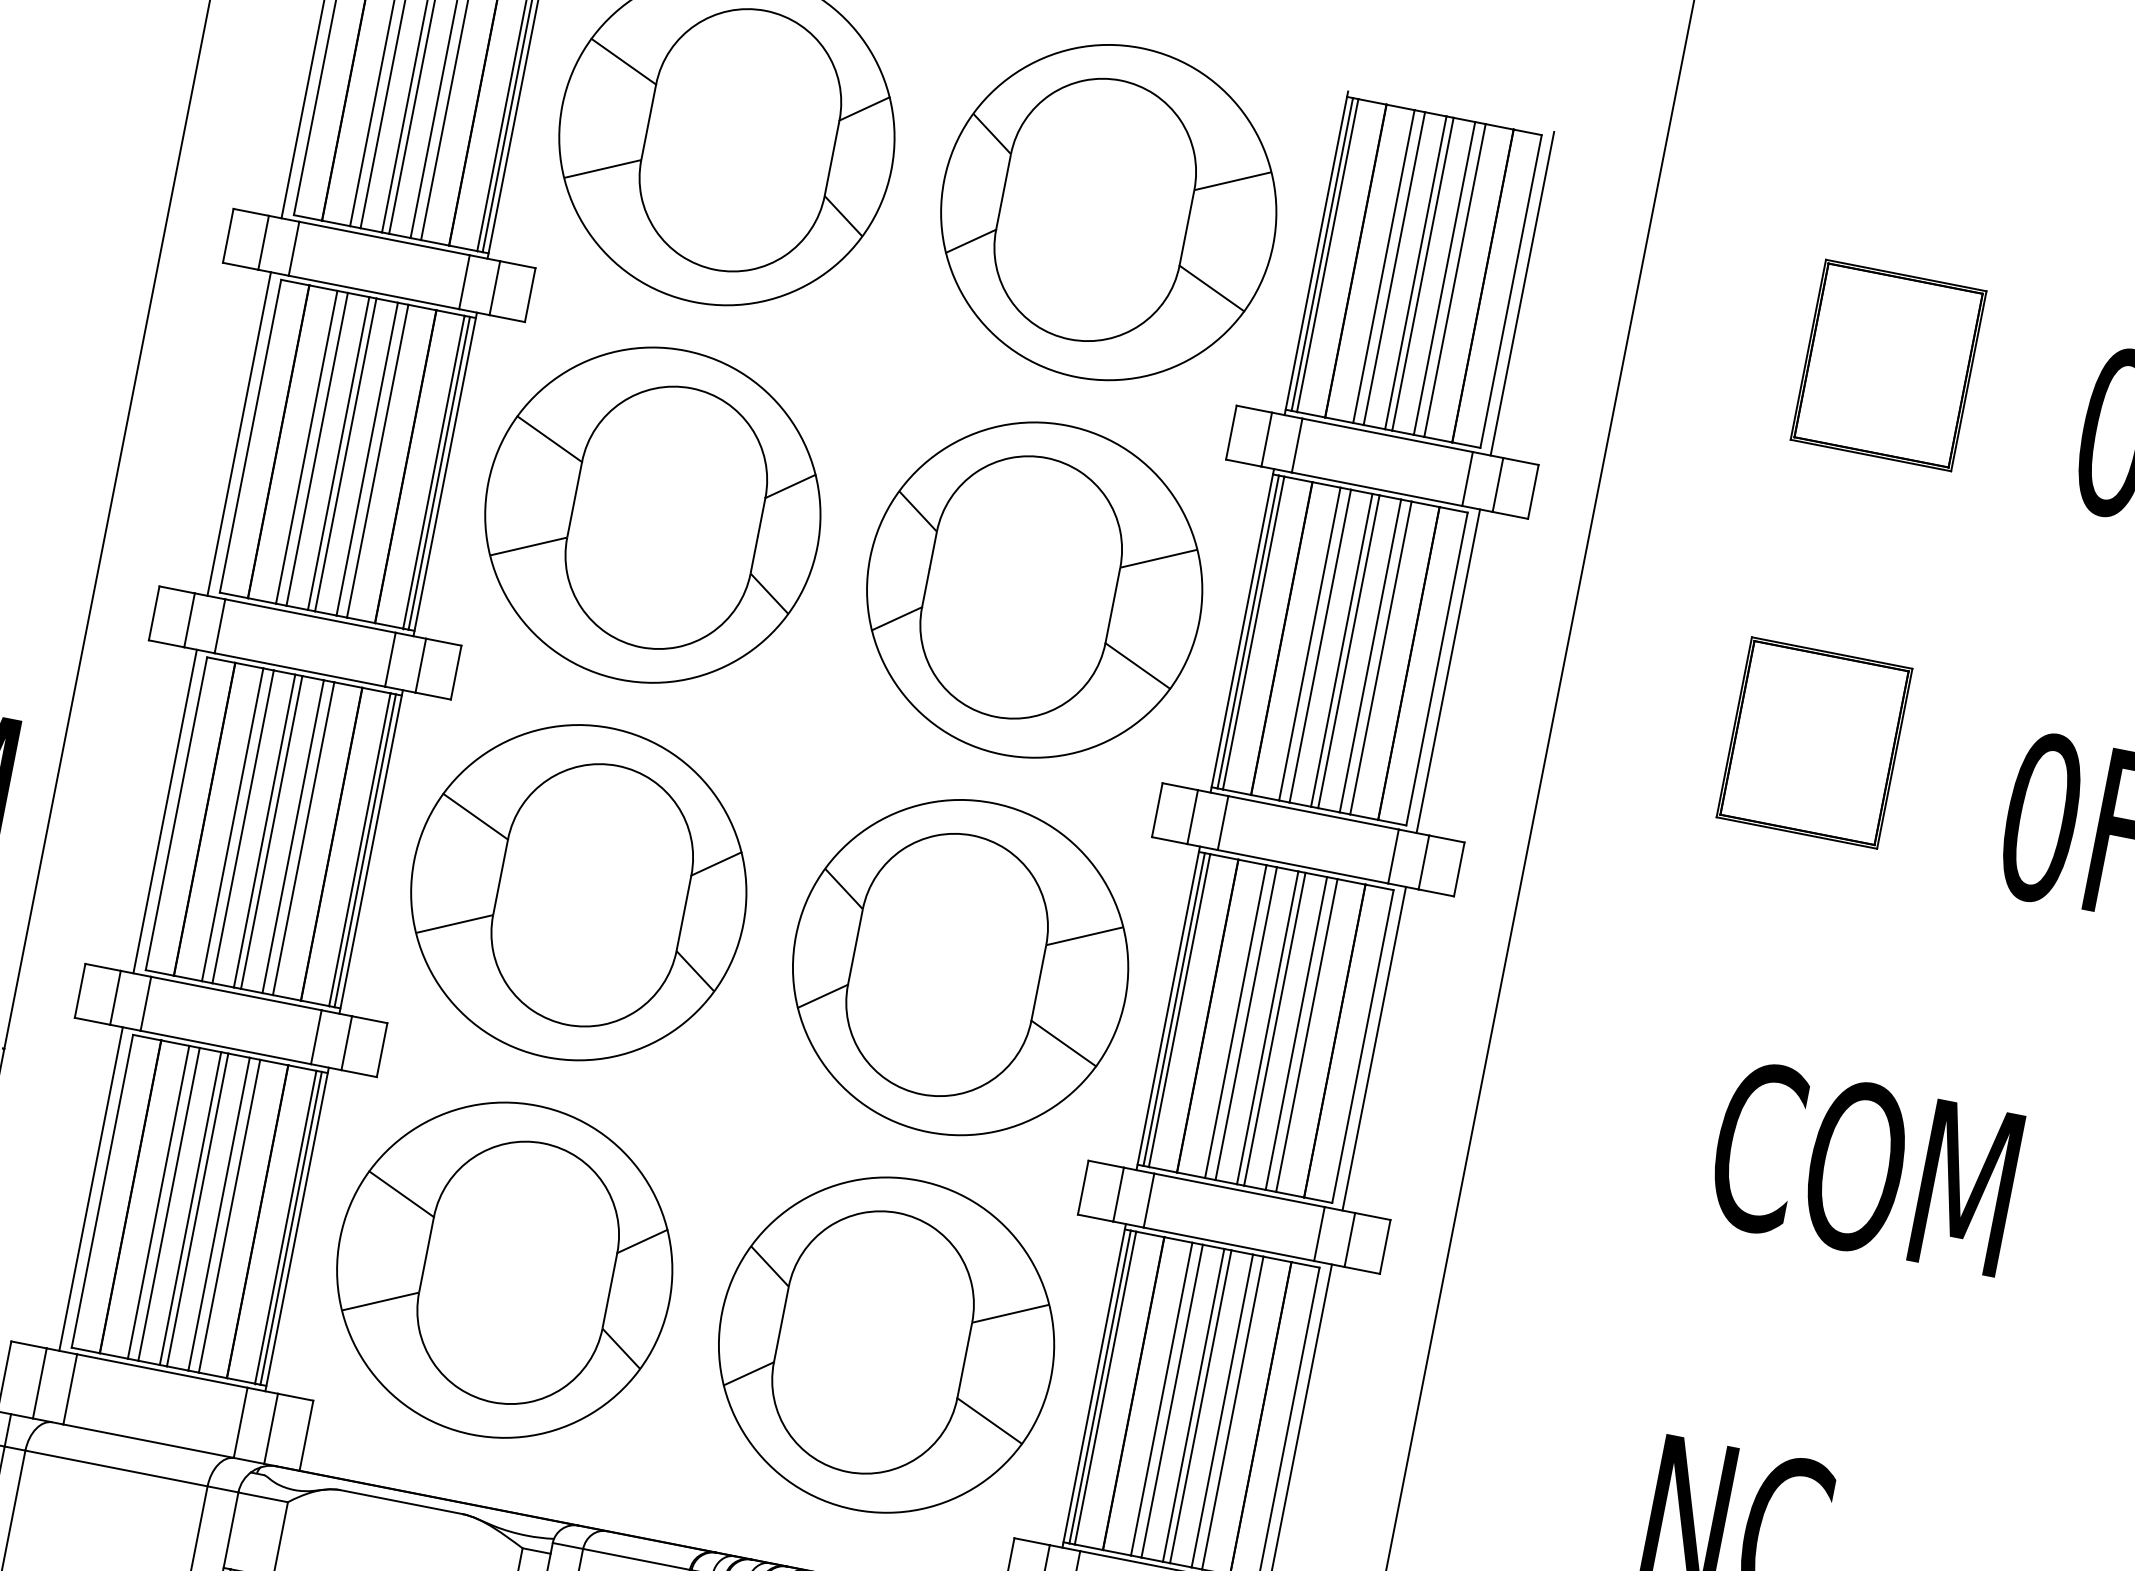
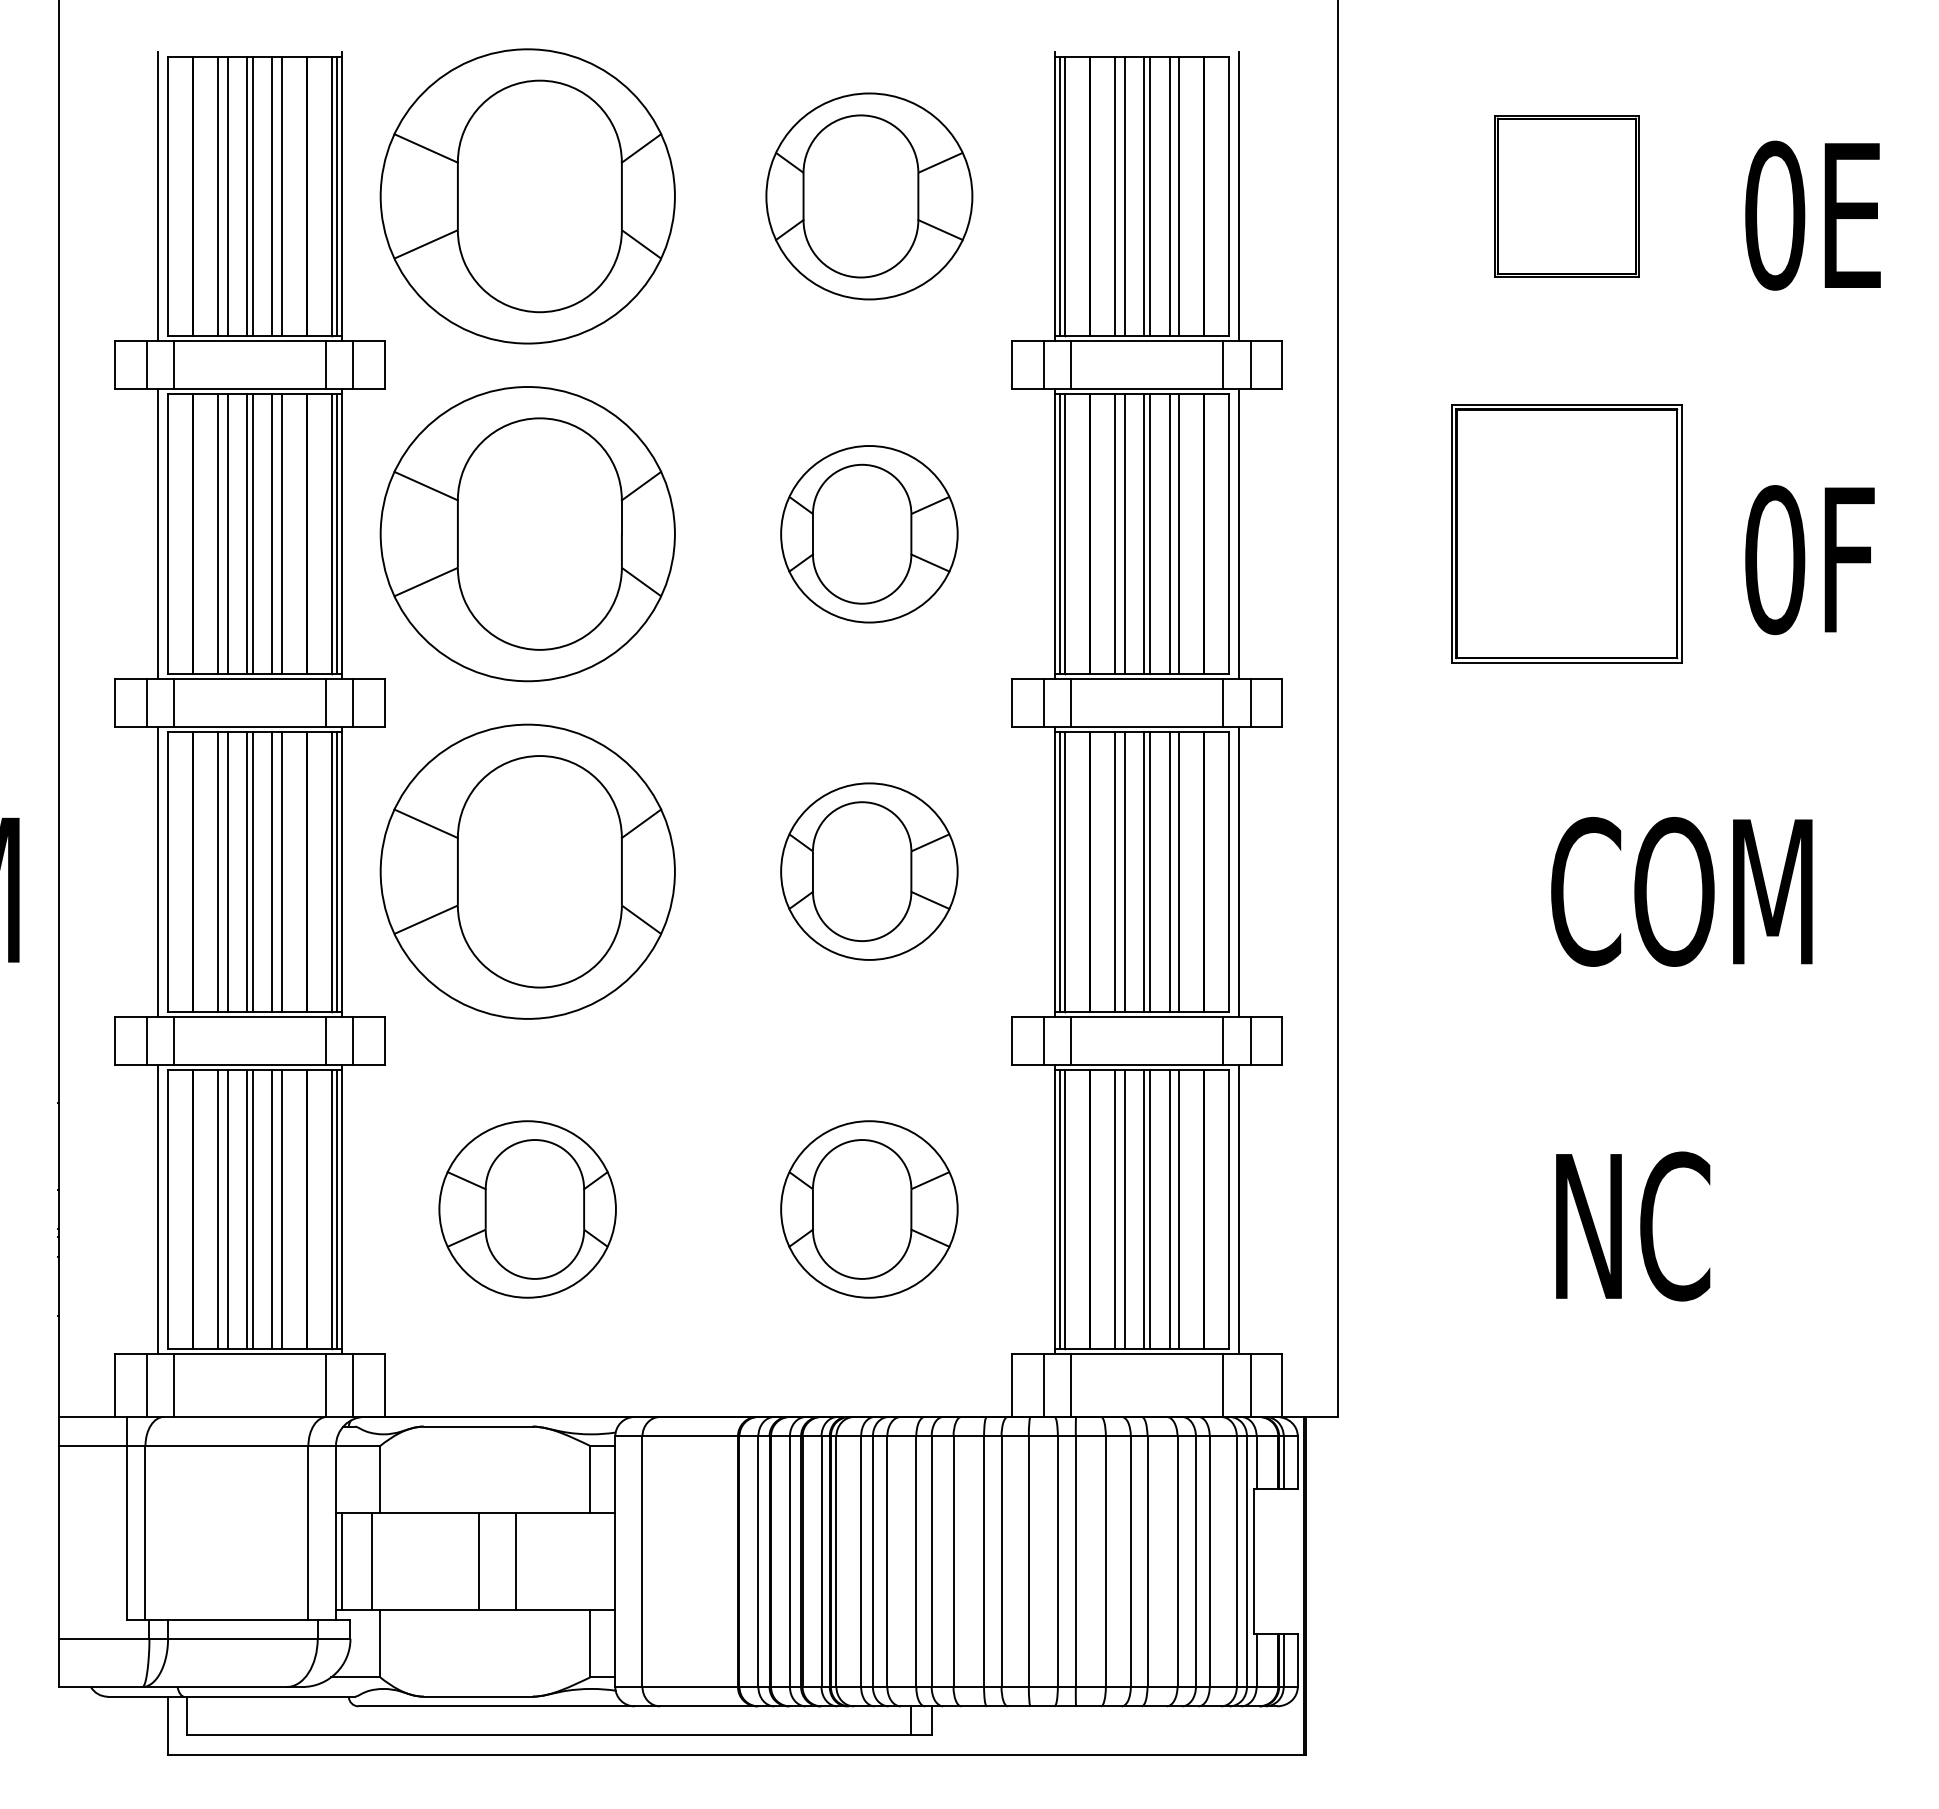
part: (1108, 212) -> (869, 196), size x0.7
part: (1034, 590) -> (869, 534), size x0.6
part: (1814, 743) -> (1566, 534), size x1.6
part: (960, 967) -> (869, 871), size x0.6
part: (504, 1270) -> (527, 1209), size x0.6
part: (886, 1345) -> (869, 1209), size x0.6

